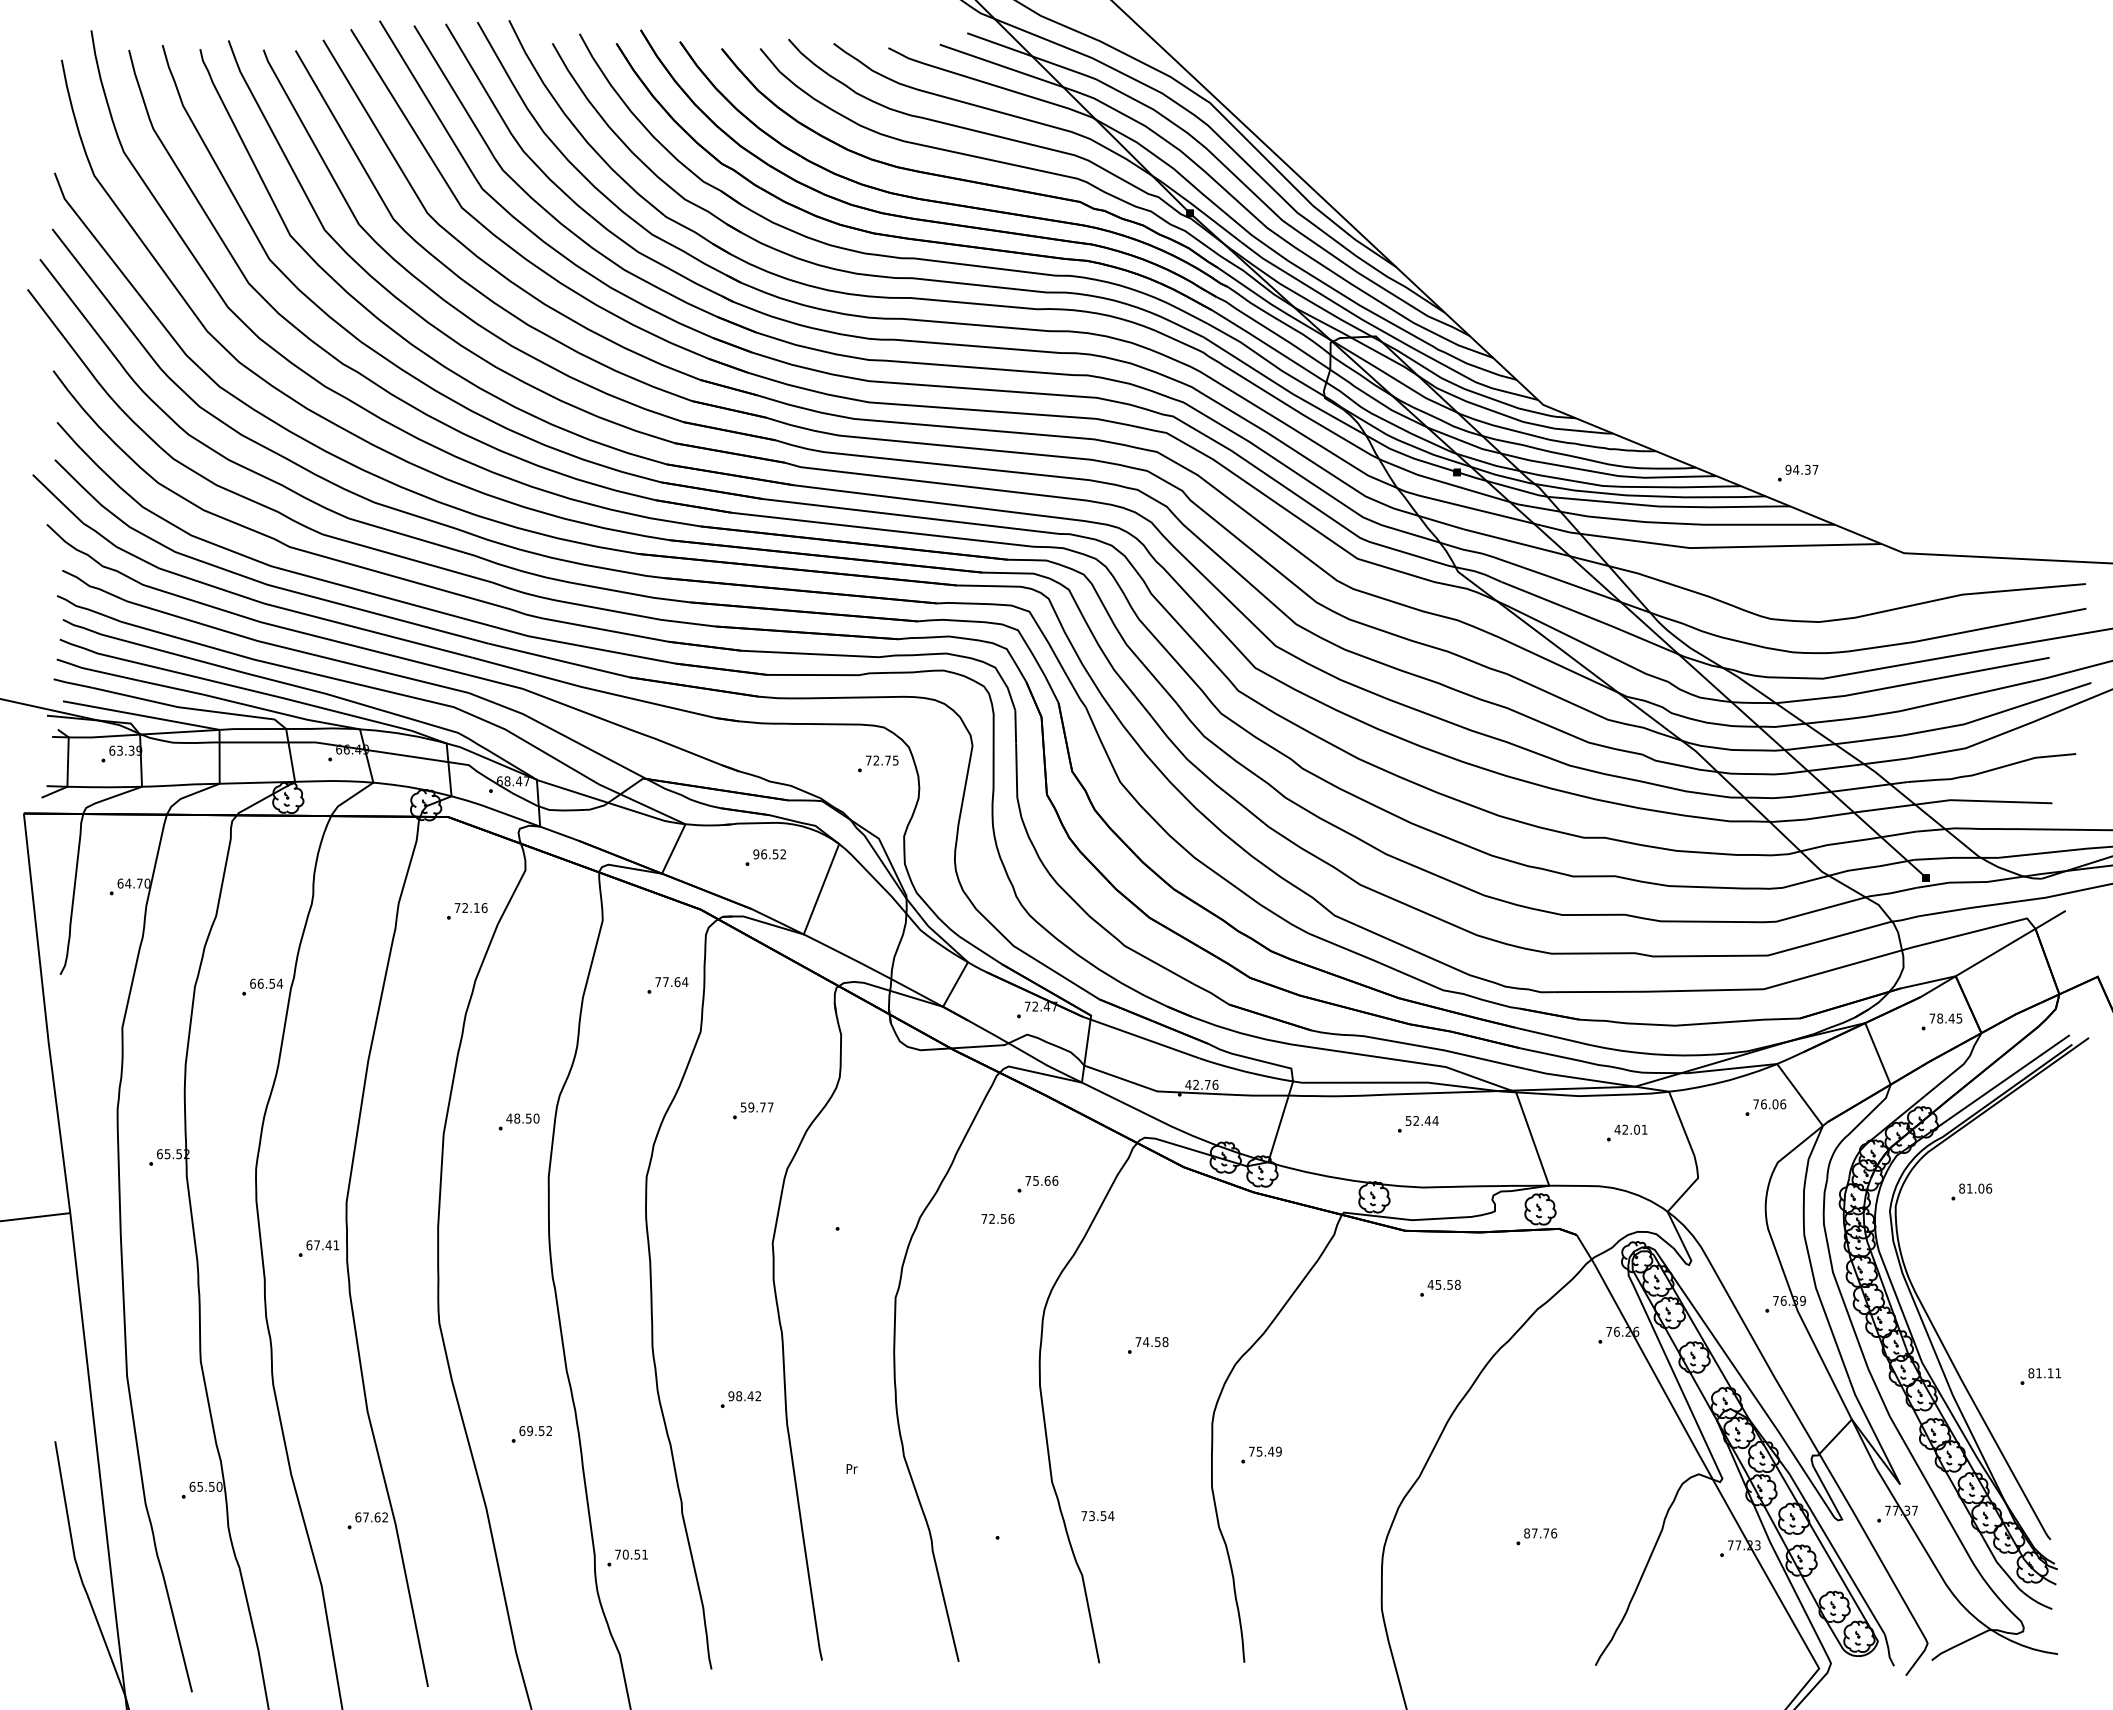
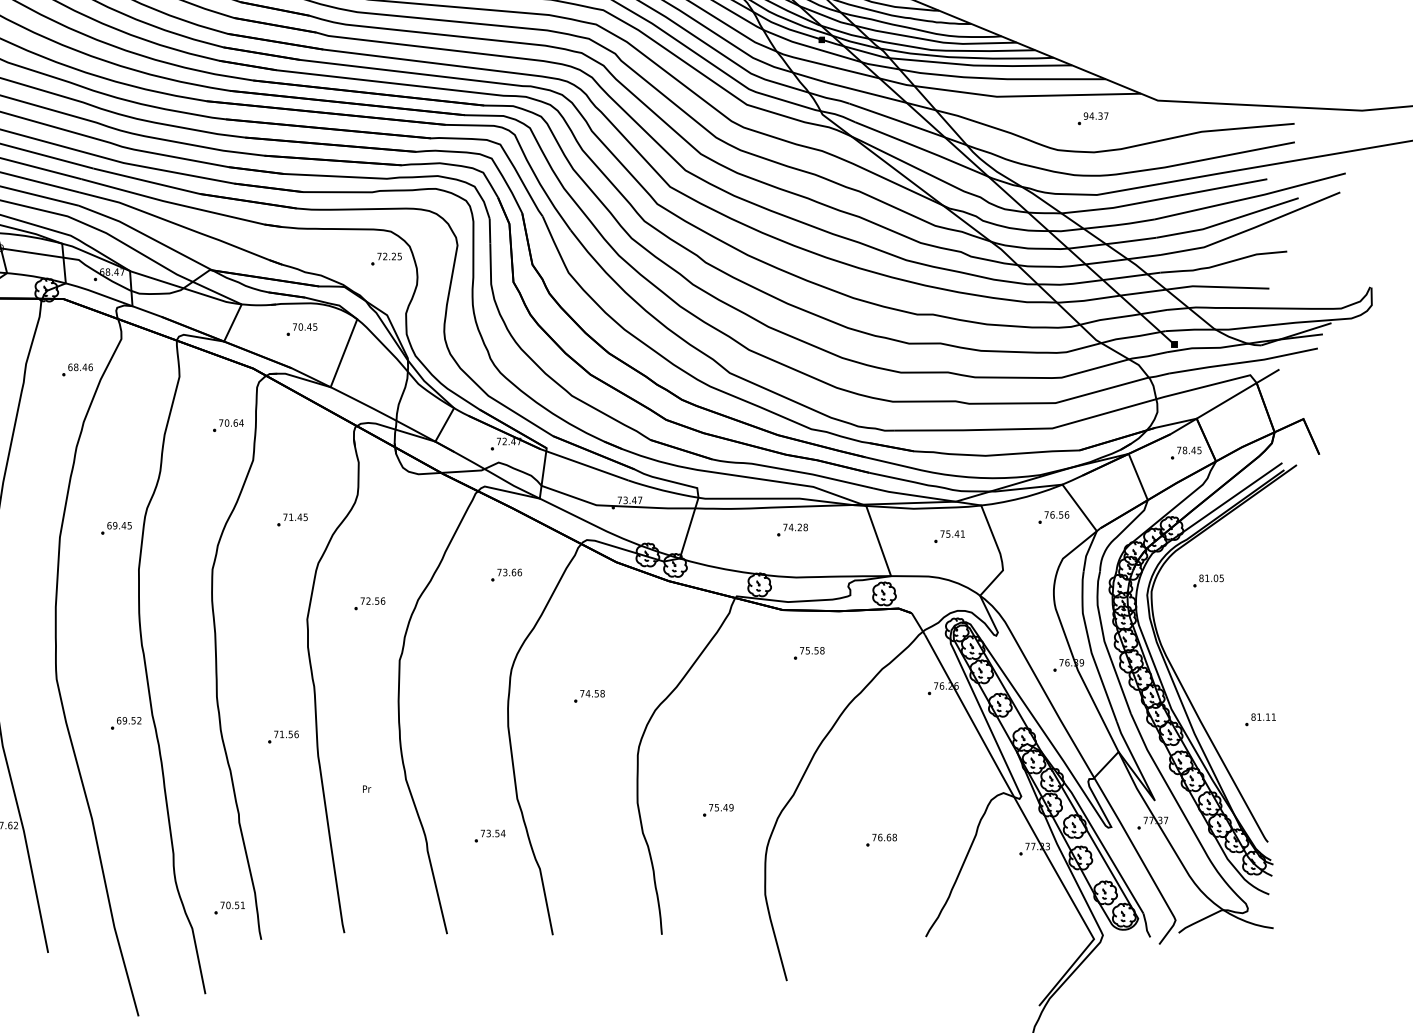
part: (1798, 472) -> (1093, 118), moved
text: (887, 760) -> (393, 256), 72.75 -> 72.25
text: (769, 854) -> (304, 327), 96.52 -> 70.45
text: (466, 907) -> (77, 366), 72.16 -> 68.46
text: (665, 982) -> (226, 423), 77.64 -> 70.64
text: (1201, 1084) -> (629, 500), 42.76 -> 73.47
text: (1775, 1104) -> (1061, 515), 76.06 -> 76.56
text: (756, 1107) -> (295, 517), 59.77 -> 71.45
text: (522, 1118) -> (119, 525), 48.50 -> 69.45
text: (1421, 1120) -> (795, 527), 52.44 -> 74.28
text: (1627, 1129) -> (949, 533), 42.01 -> 75.41
text: (1035, 1179) -> (504, 571), 75.66 -> 73.66
text: (1989, 1188) -> (1222, 578), 81.06 -> 81.05
text: (997, 1218) -> (372, 600), moved
text: (1430, 1284) -> (801, 650), 45.58 -> 75.58
text: (744, 1396) -> (286, 734), 98.42 -> 71.56
part: (531, 1434) -> (125, 723), moved
part: (1261, 1454) -> (718, 809), moved
text: (1097, 1516) -> (492, 833), moved
text: (1540, 1533) -> (884, 837), 87.76 -> 76.68
part: (627, 1557) -> (229, 907), moved

